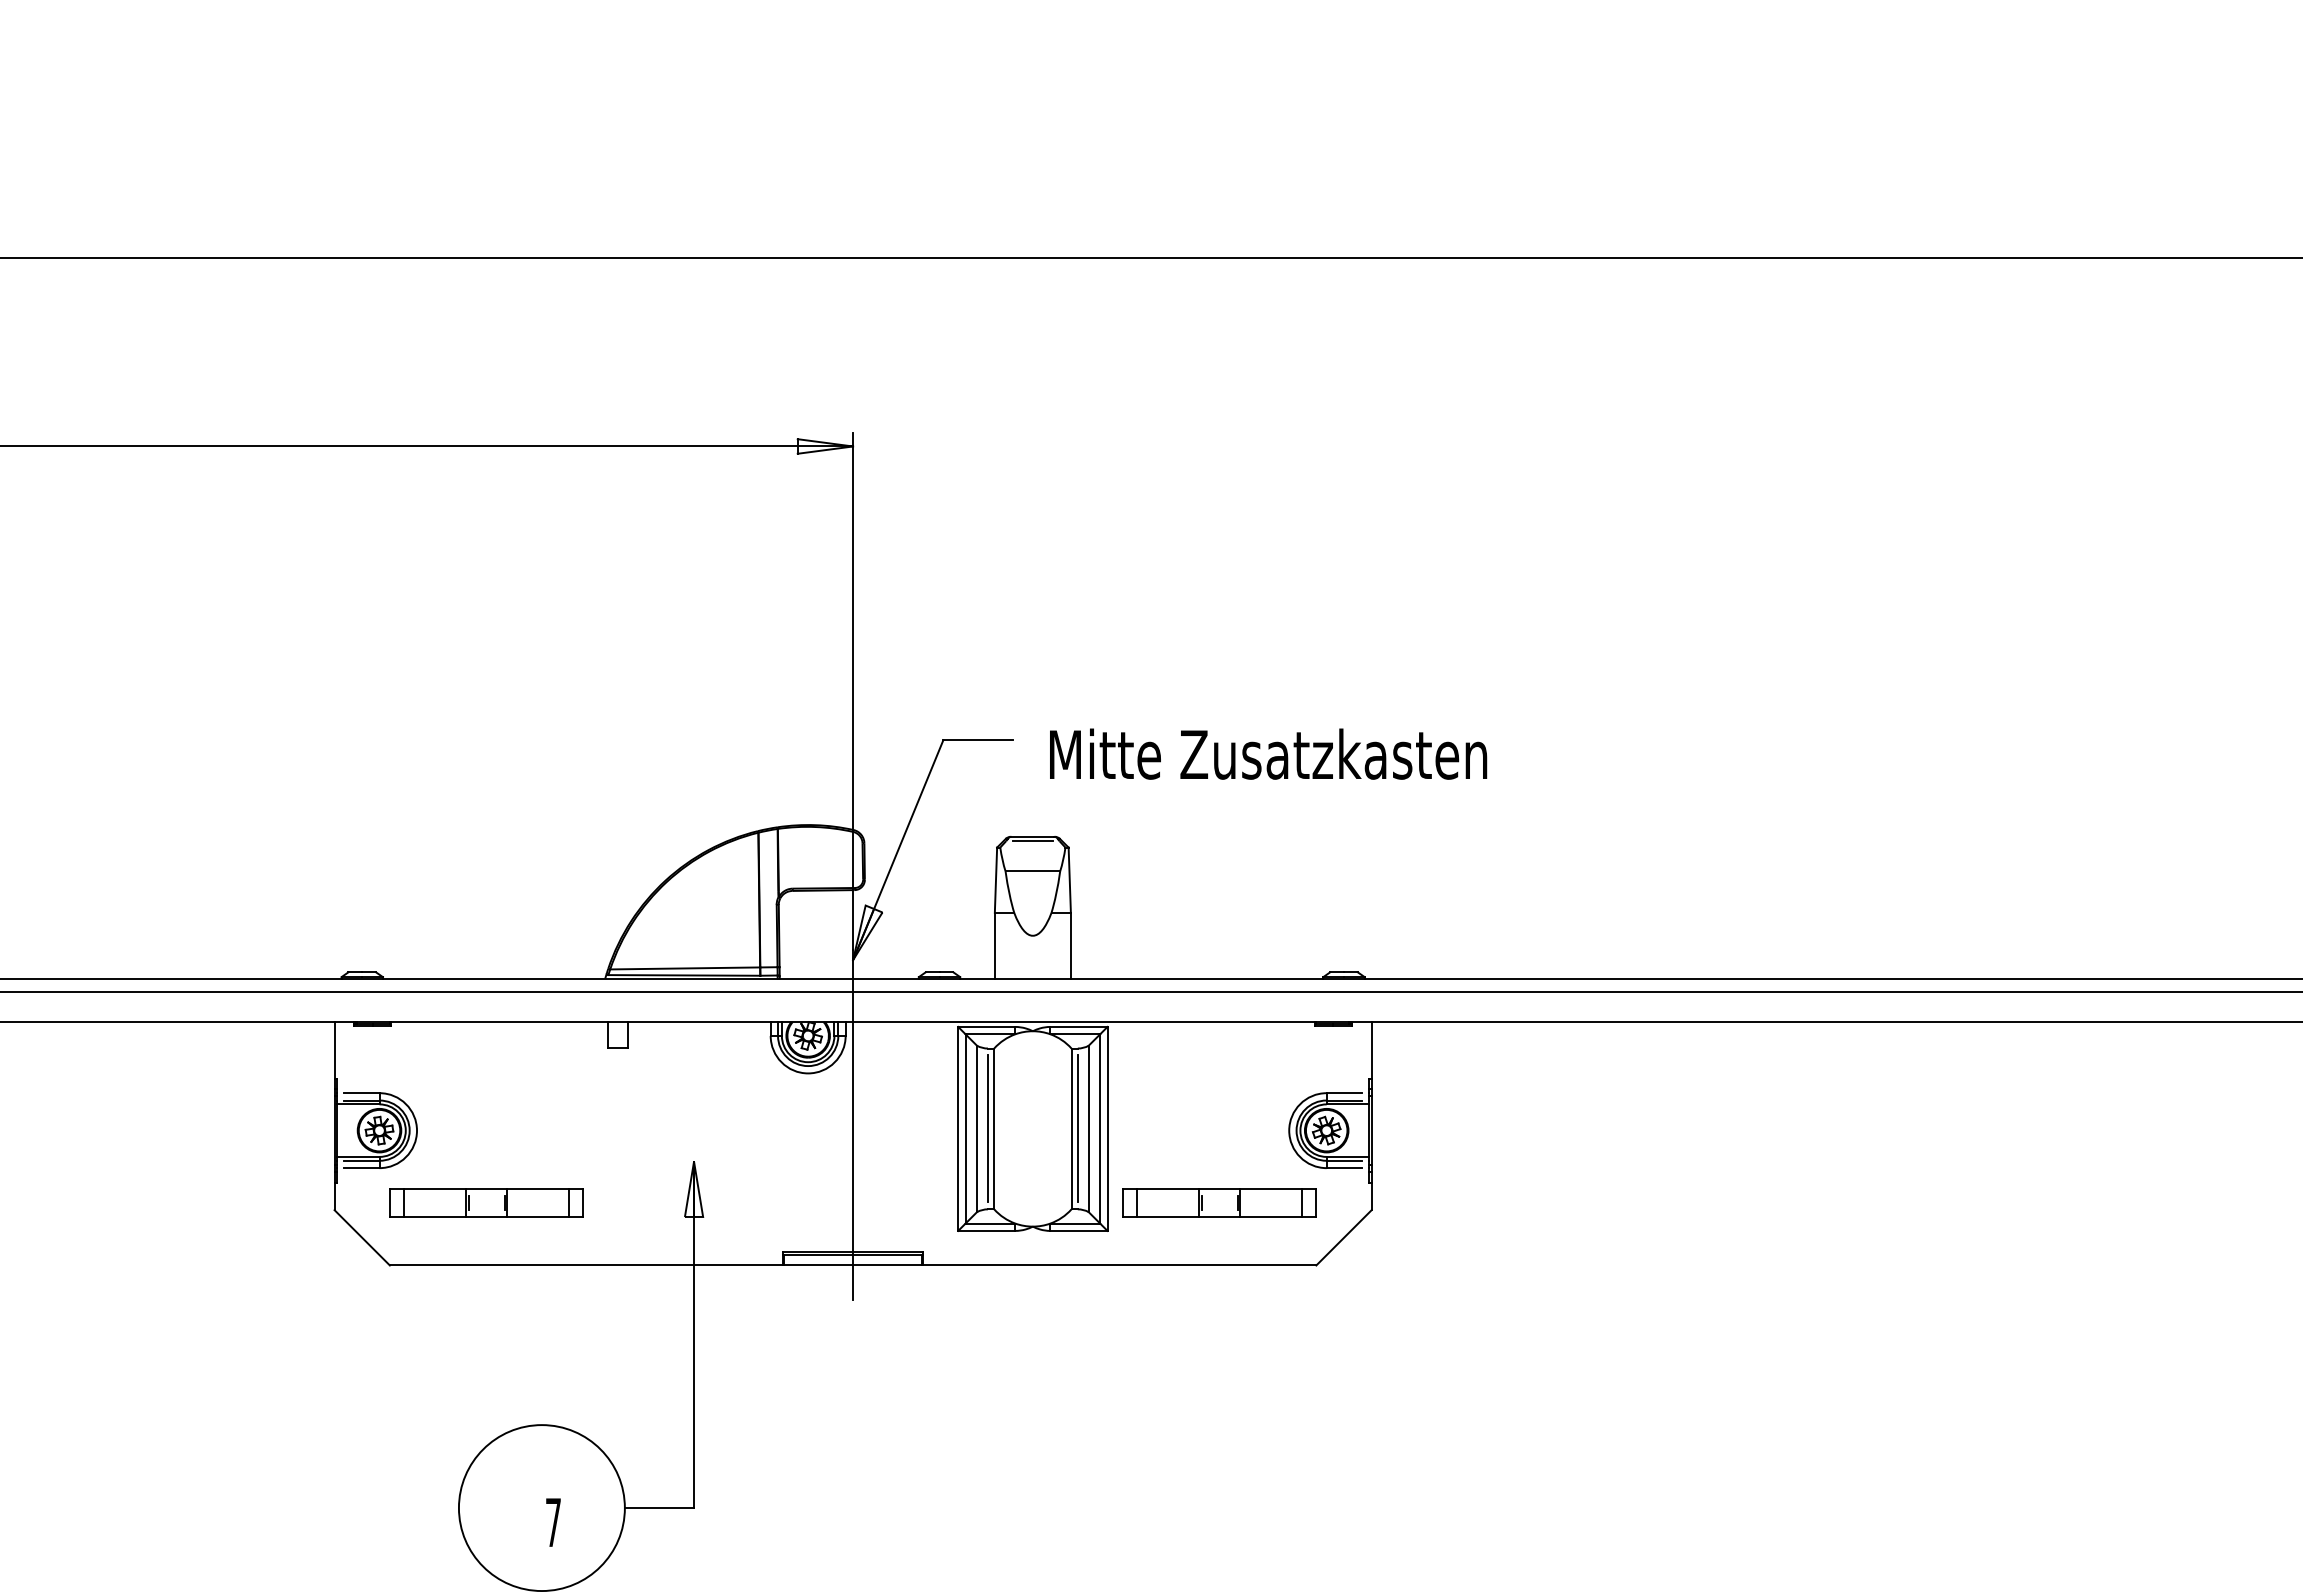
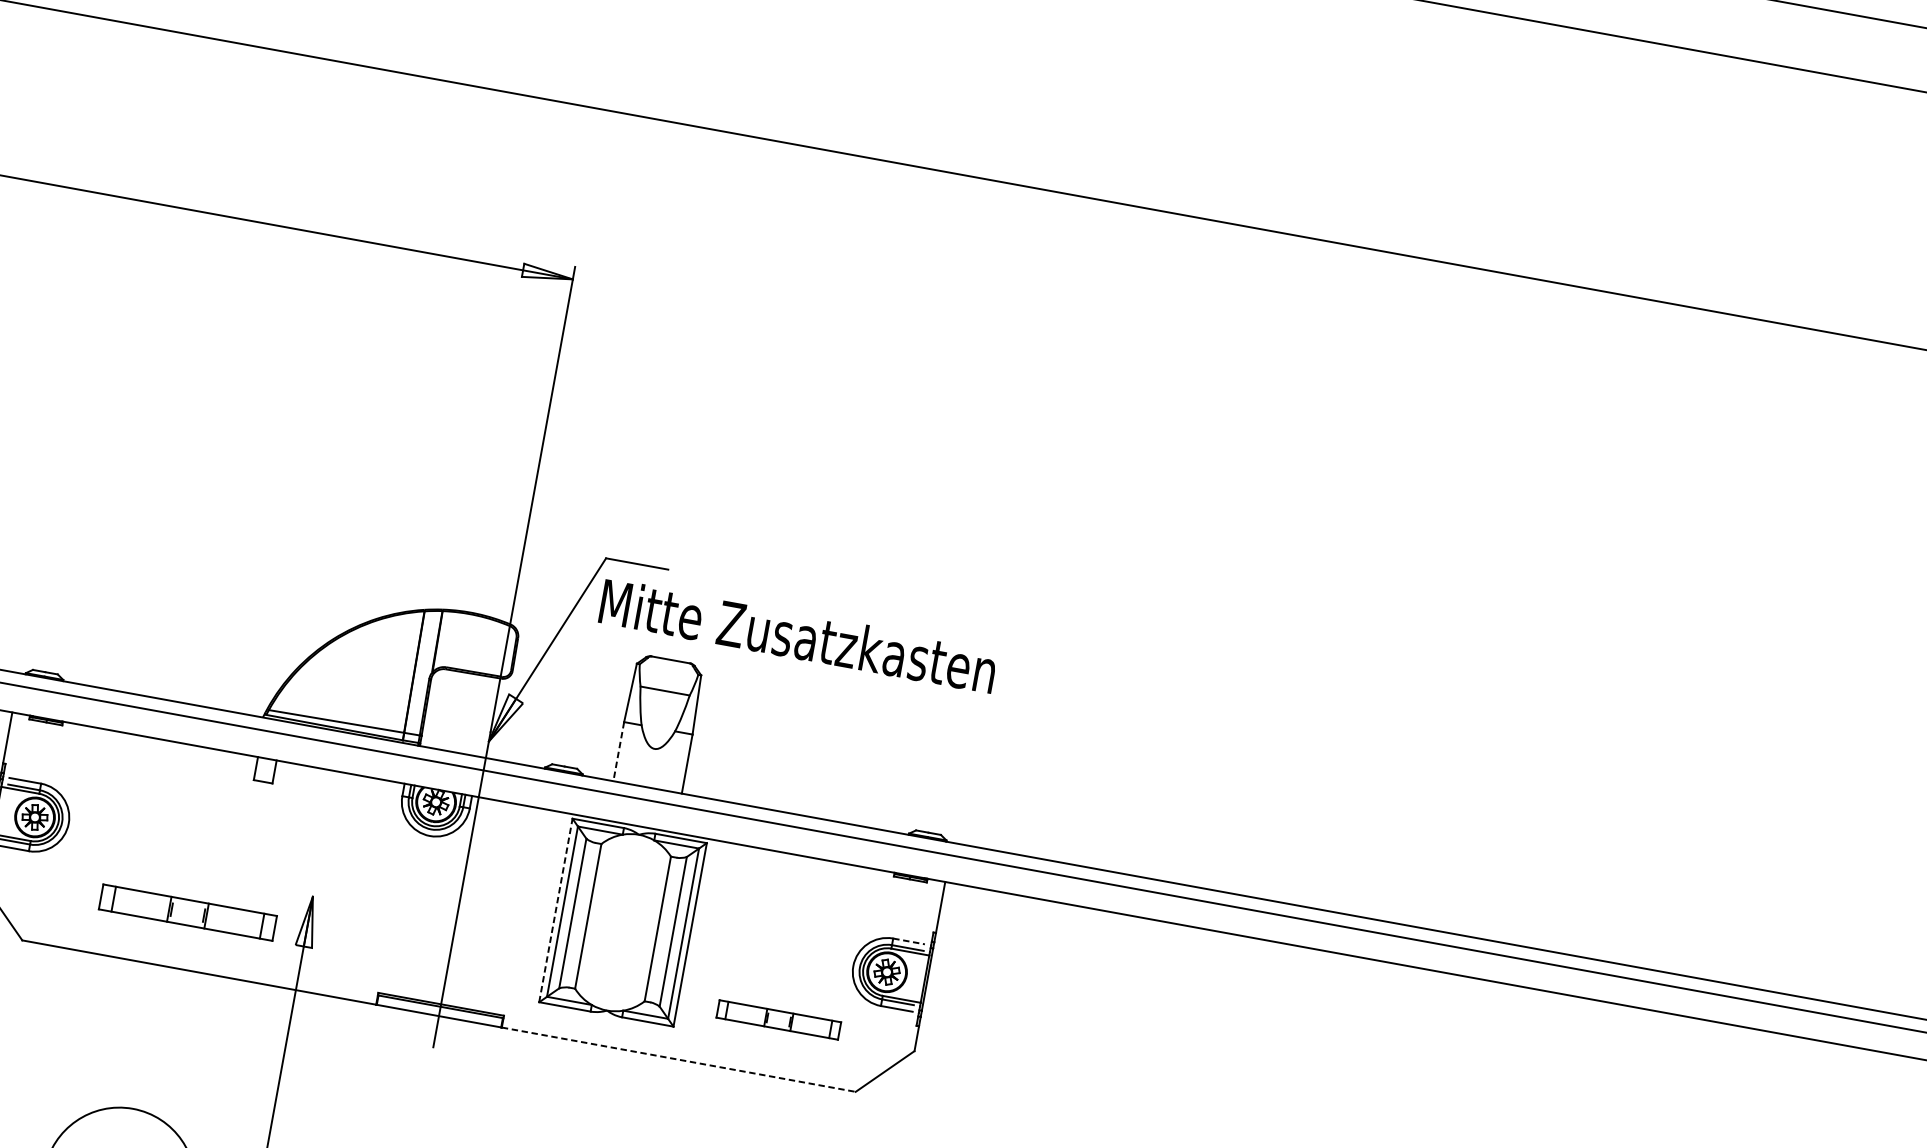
text: (1268, 753) -> (798, 635), moved
line: (1032, 841) -> (669, 664), removed
line: (994, 945) -> (618, 751), solid -> dashed
line: (1344, 1093) -> (909, 941), solid -> dashed
line: (958, 1128) -> (556, 910), solid -> dashed
line: (987, 1128) -> (582, 914), removed
line: (1077, 1128) -> (663, 929), removed
part: (486, 1202) -> (187, 911), moved
part: (1219, 1202) -> (778, 1019), size x0.7
line: (1119, 1265) -> (678, 1059), solid -> dashed

